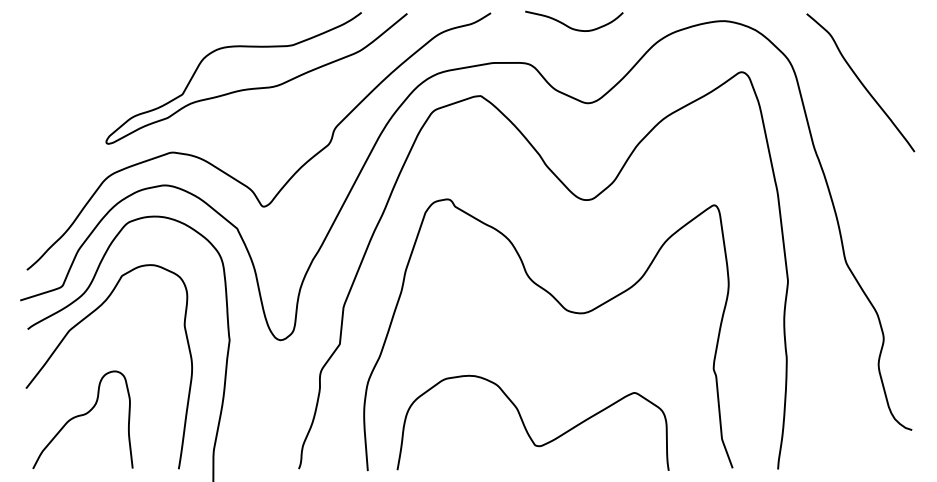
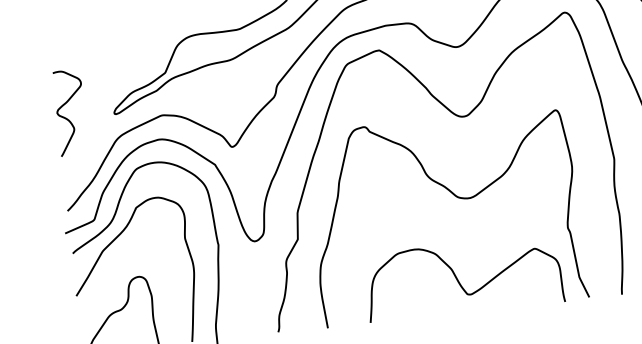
curve: (39, 141) -> (66, 117), added
curve: (525, 425) -> (458, 280), moved

